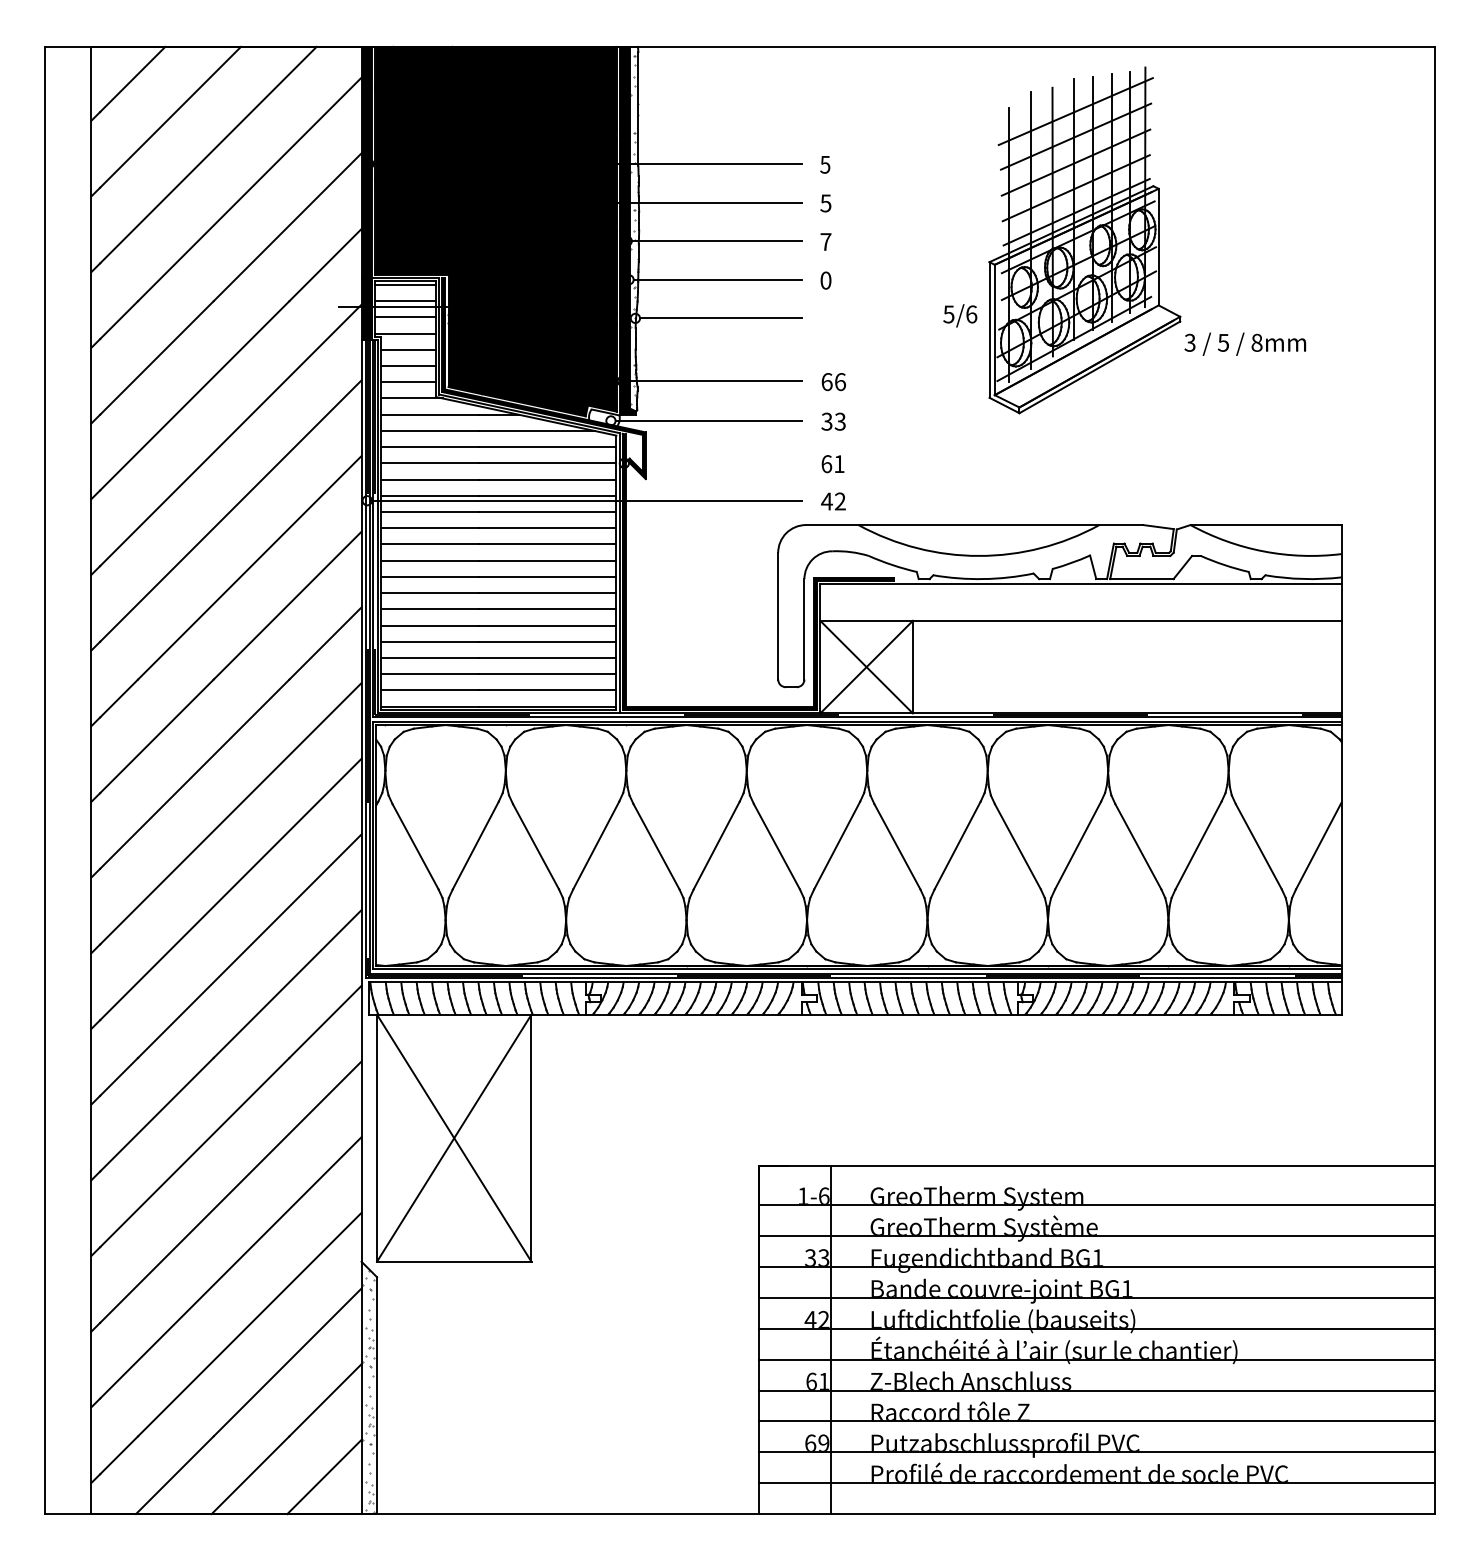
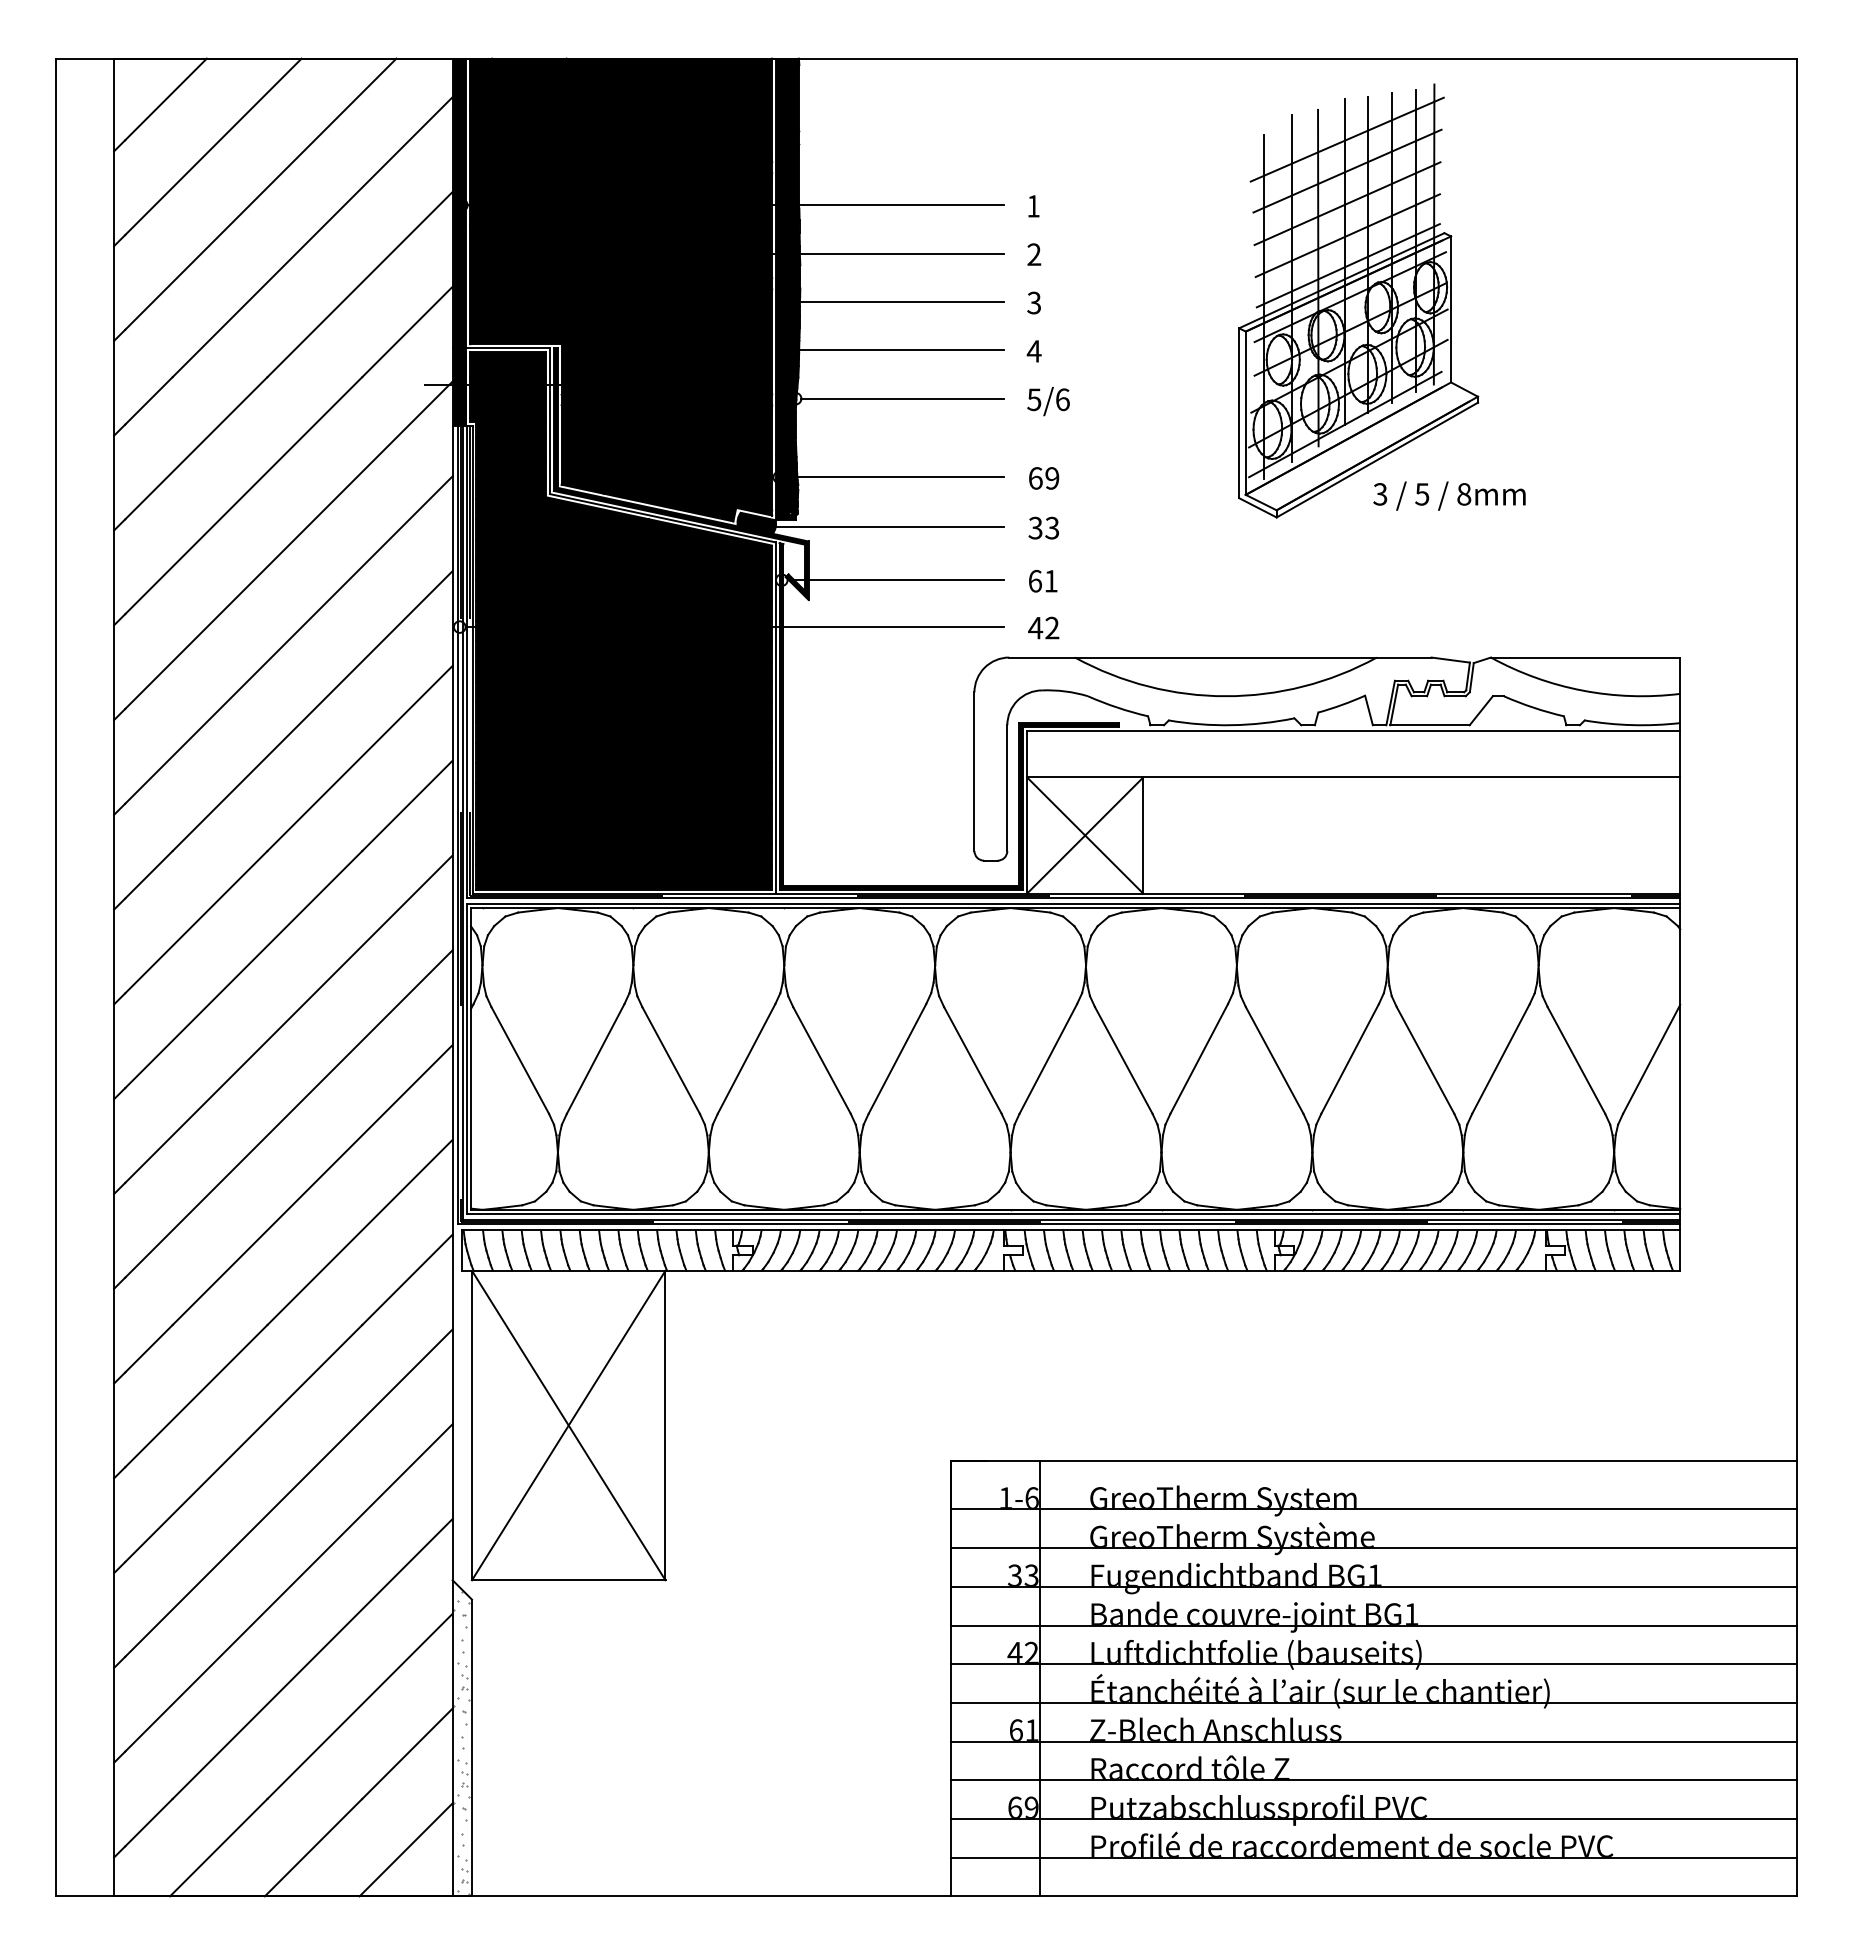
text: (825, 164) -> (1033, 206), 5 -> 1
text: (826, 203) -> (1034, 254), 5 -> 2
fill: (634, 228) -> (794, 286), added
text: (826, 241) -> (1034, 302), 7 -> 3
text: (825, 280) -> (1033, 351), 0 -> 4
text: (960, 315) -> (1048, 401), moved
text: (1245, 343) -> (1449, 495), moved
text: (840, 382) -> (1052, 478), 66 -> 69
fill: (604, 417) -> (756, 522), added
line: (715, 463) -> (895, 580), added
fill: (495, 495) -> (620, 620), added

